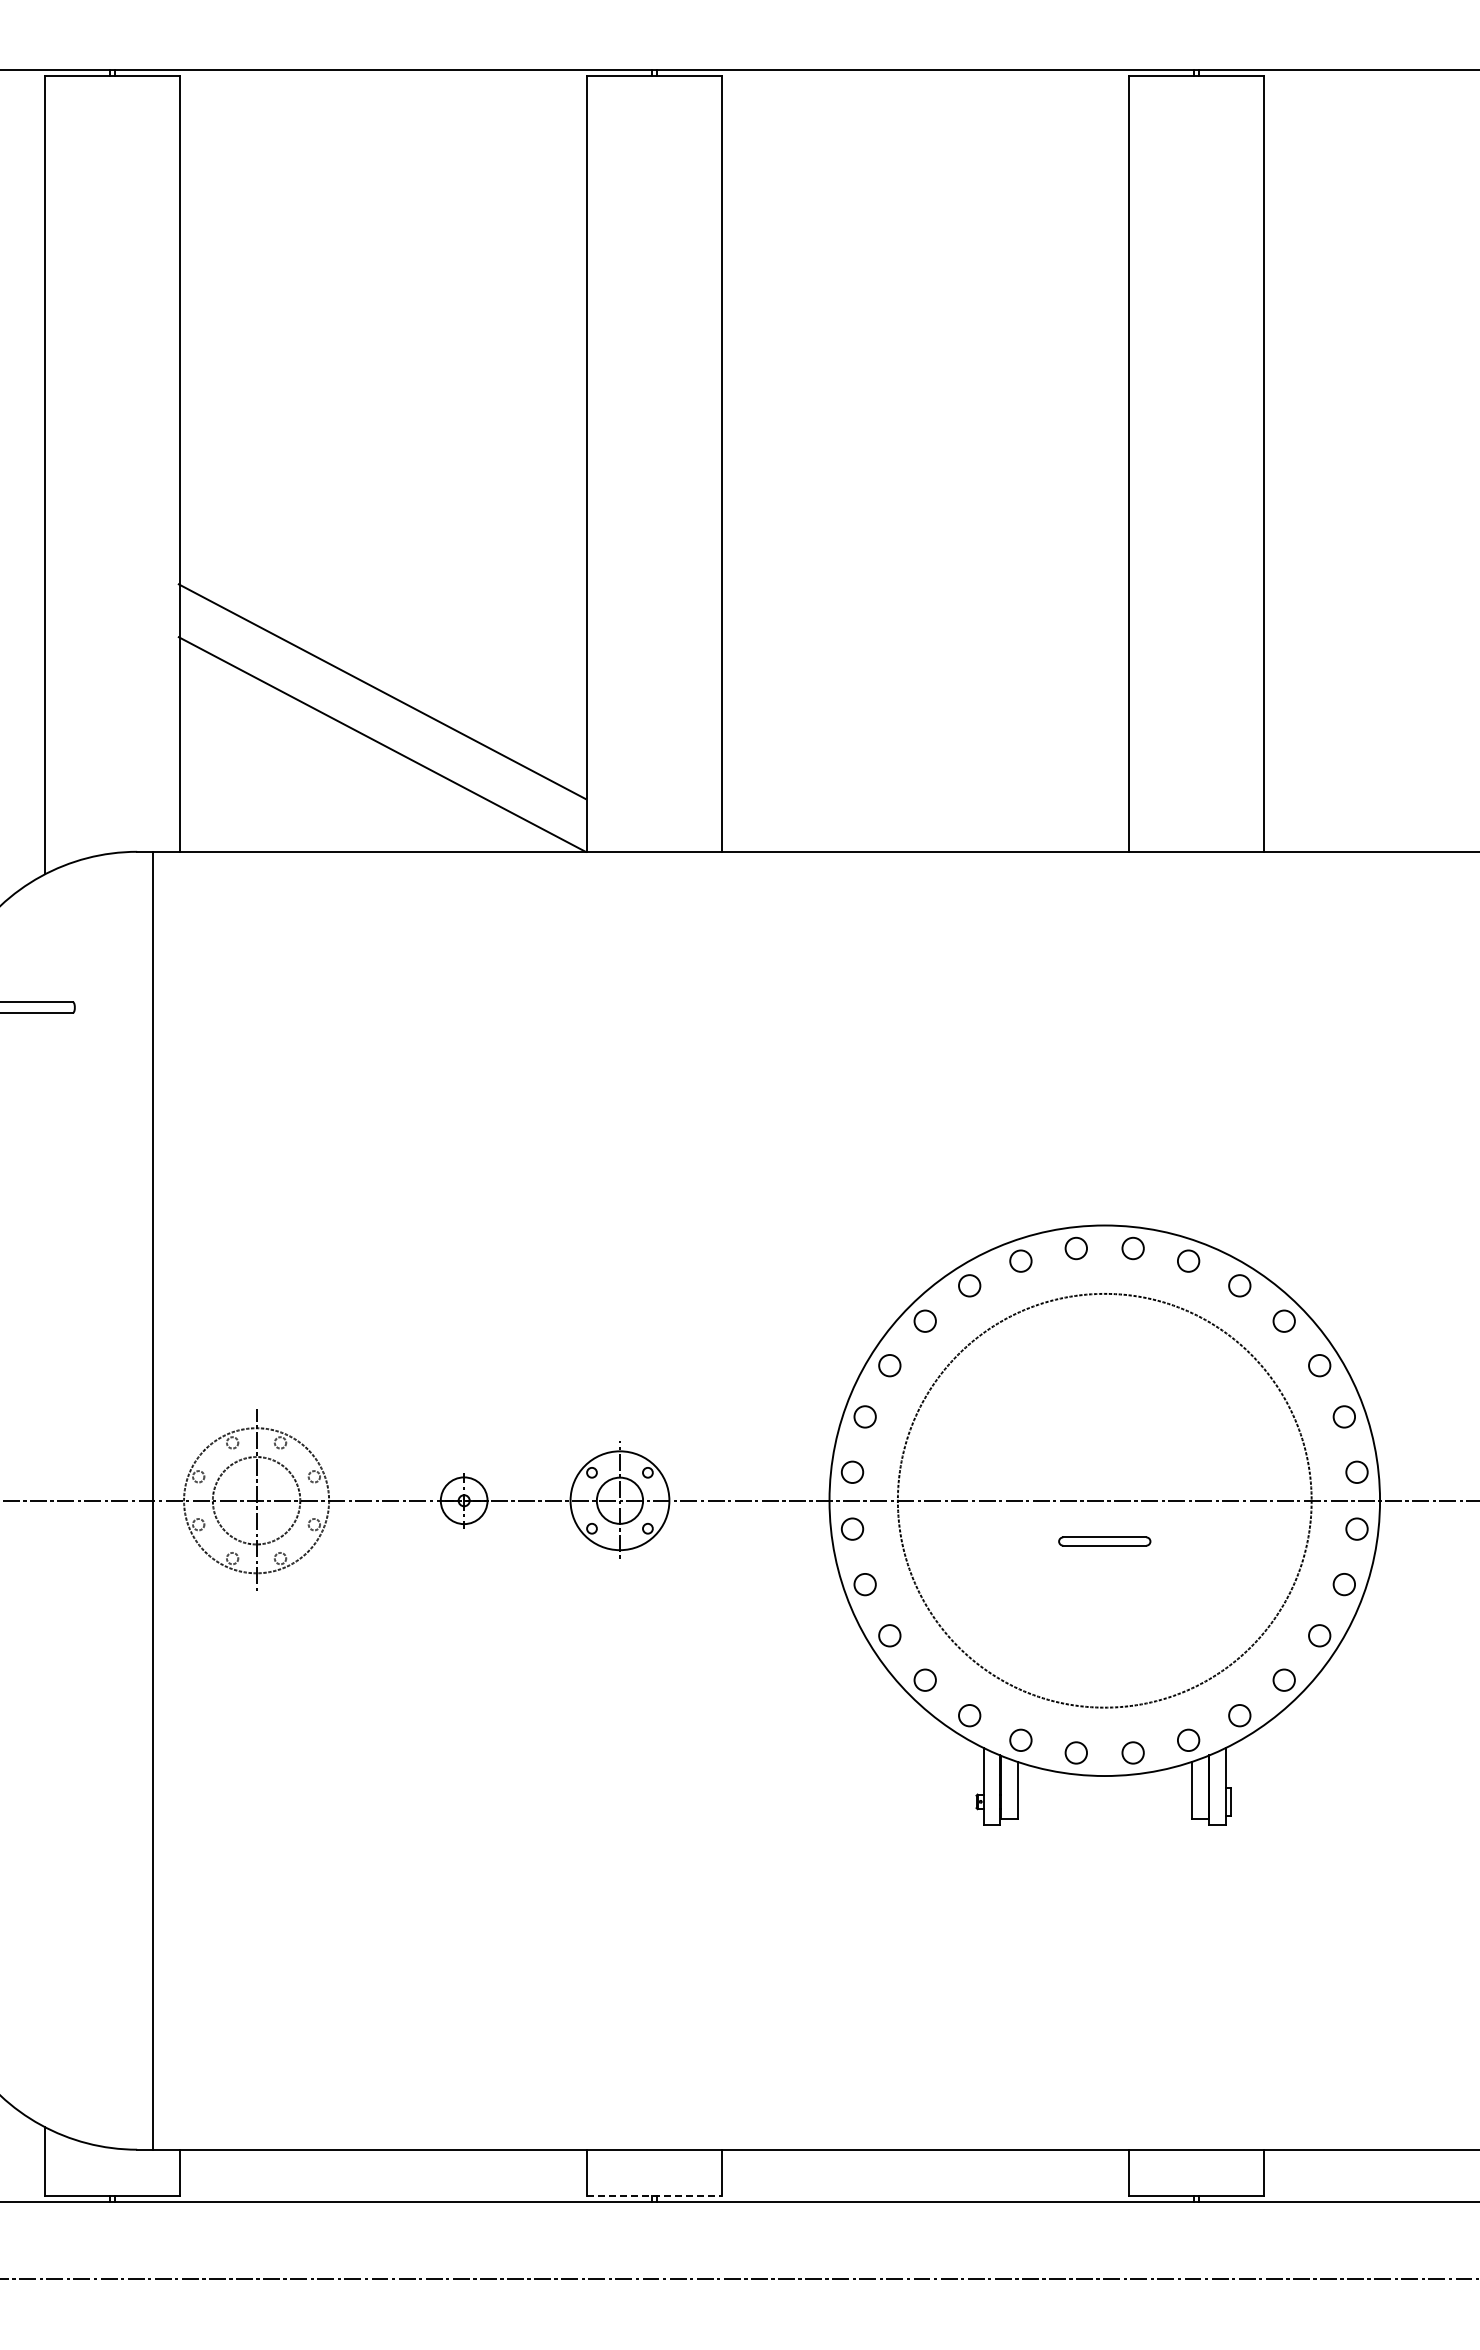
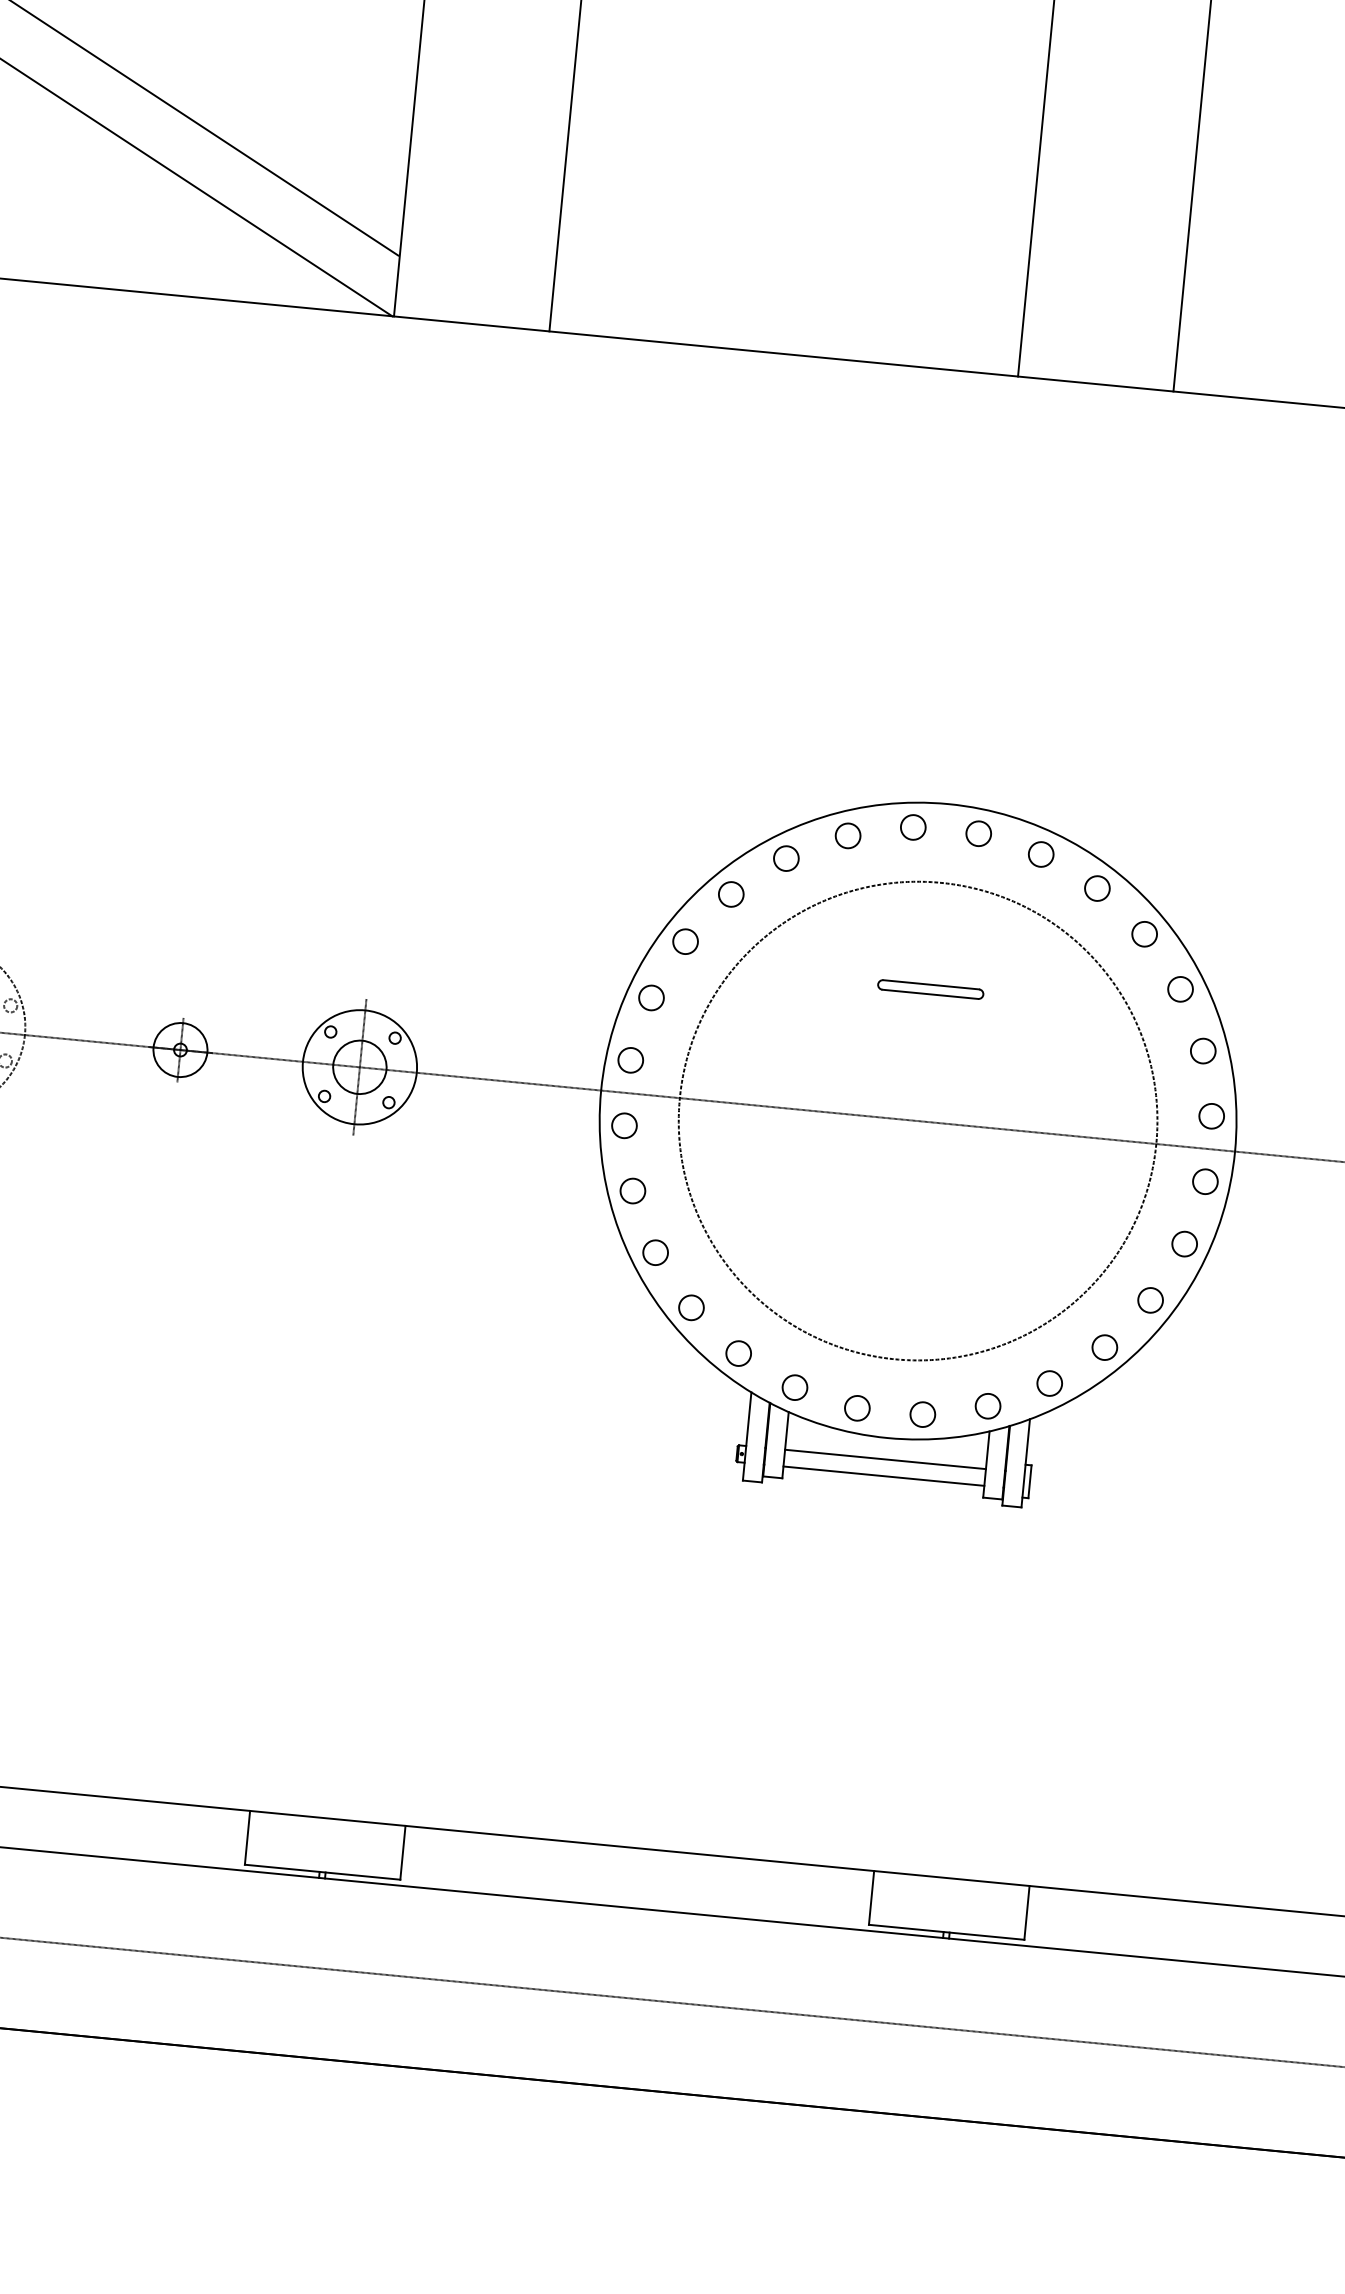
part: (1104, 1541) -> (930, 989), moved
line: (1104, 1794) -> (885, 1459), added
line: (1104, 1809) -> (883, 1476), added
line: (655, 2196) -> (323, 1872), dashed -> solid

